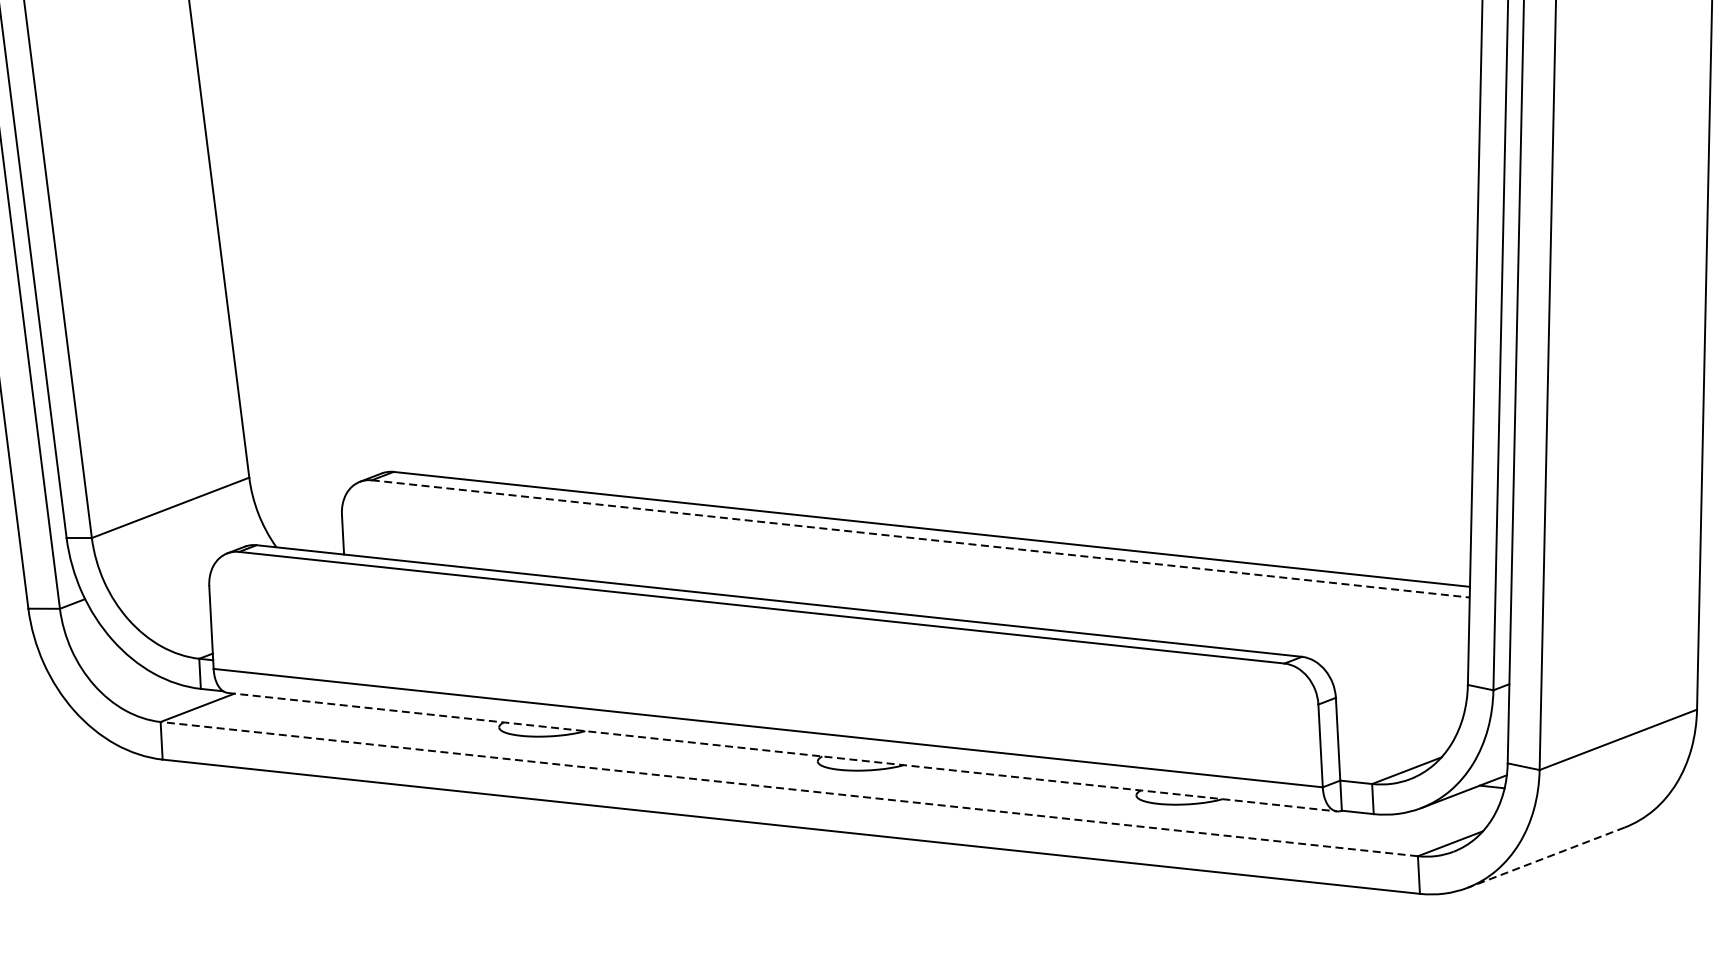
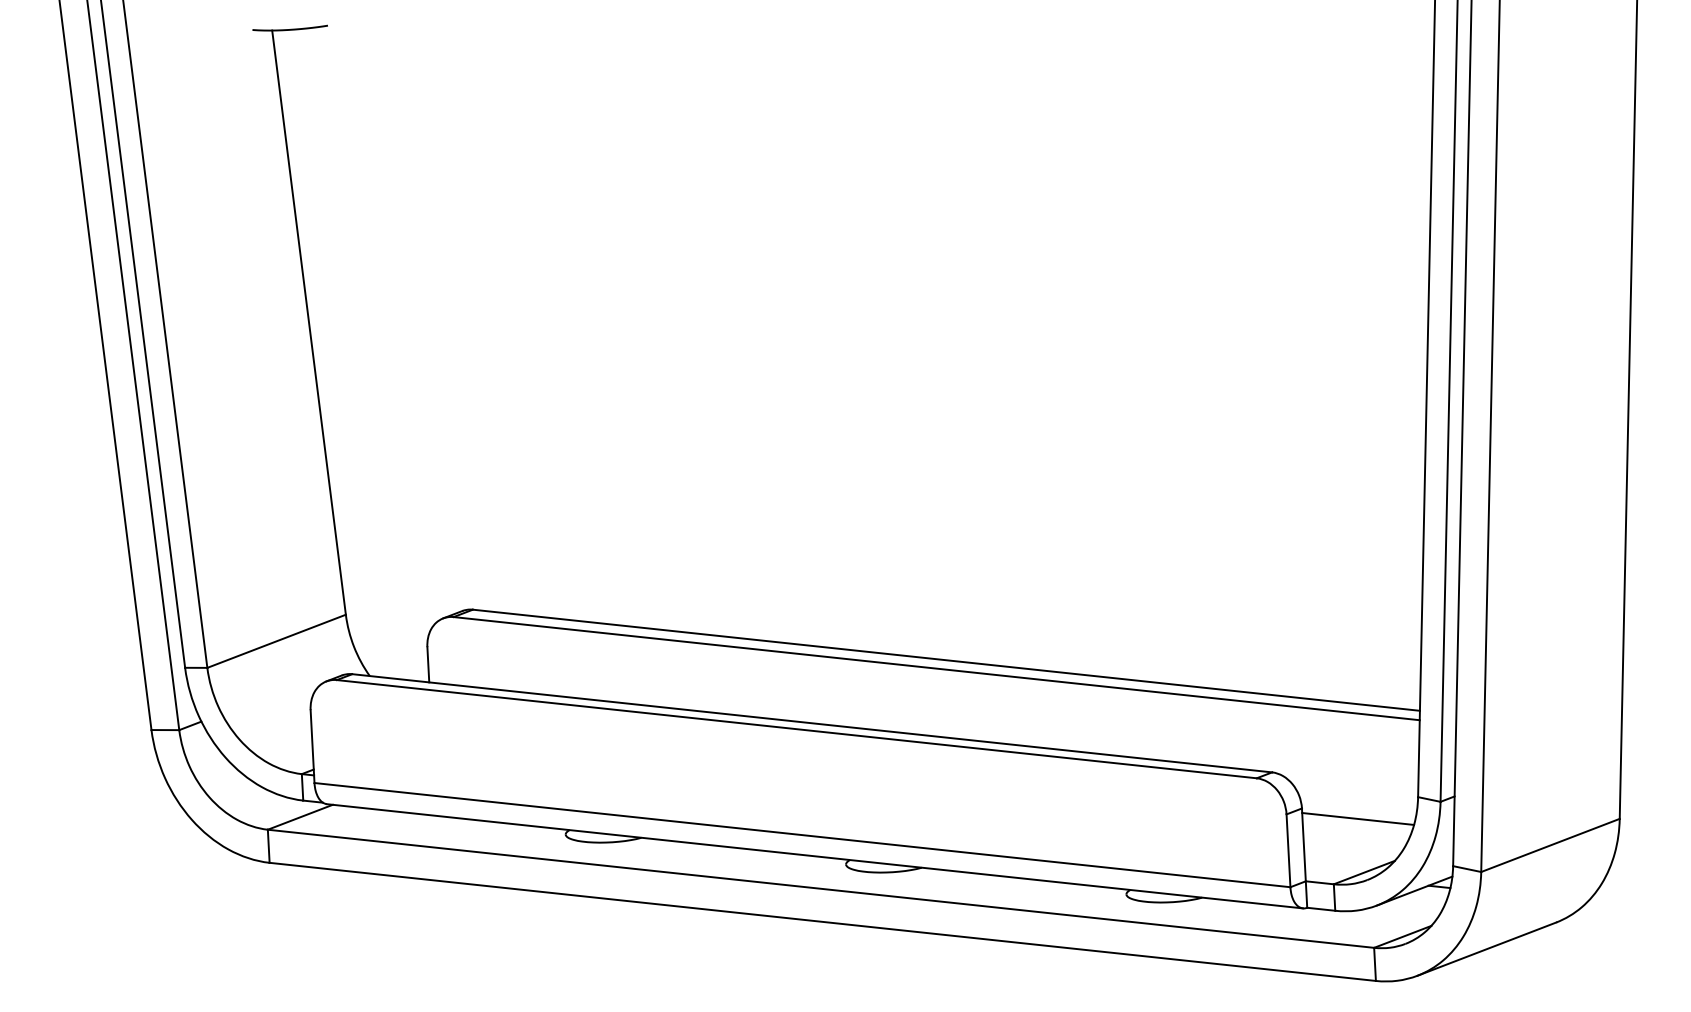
line: (920, 538) -> (936, 668), dashed -> solid
line: (1400, 709) -> (1358, 818), added
line: (781, 752) -> (814, 856), dashed -> solid
line: (788, 788) -> (820, 888), dashed -> solid
line: (1545, 858) -> (1486, 949), dashed -> solid

